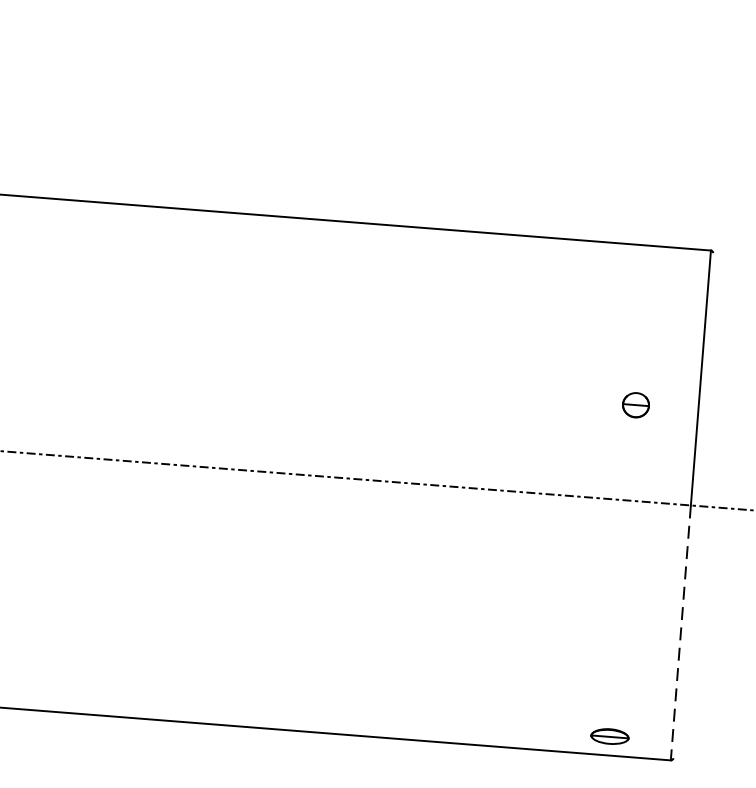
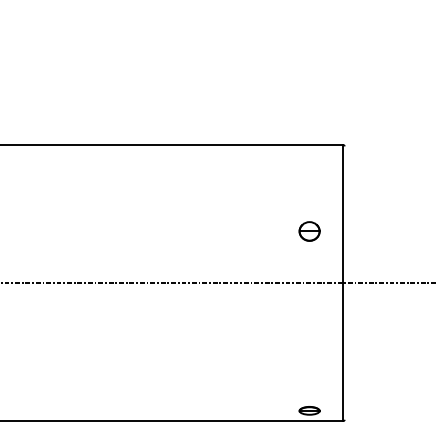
part: (635, 405) -> (309, 231), size x1.43
line: (681, 633) -> (343, 352), dashed -> solid

